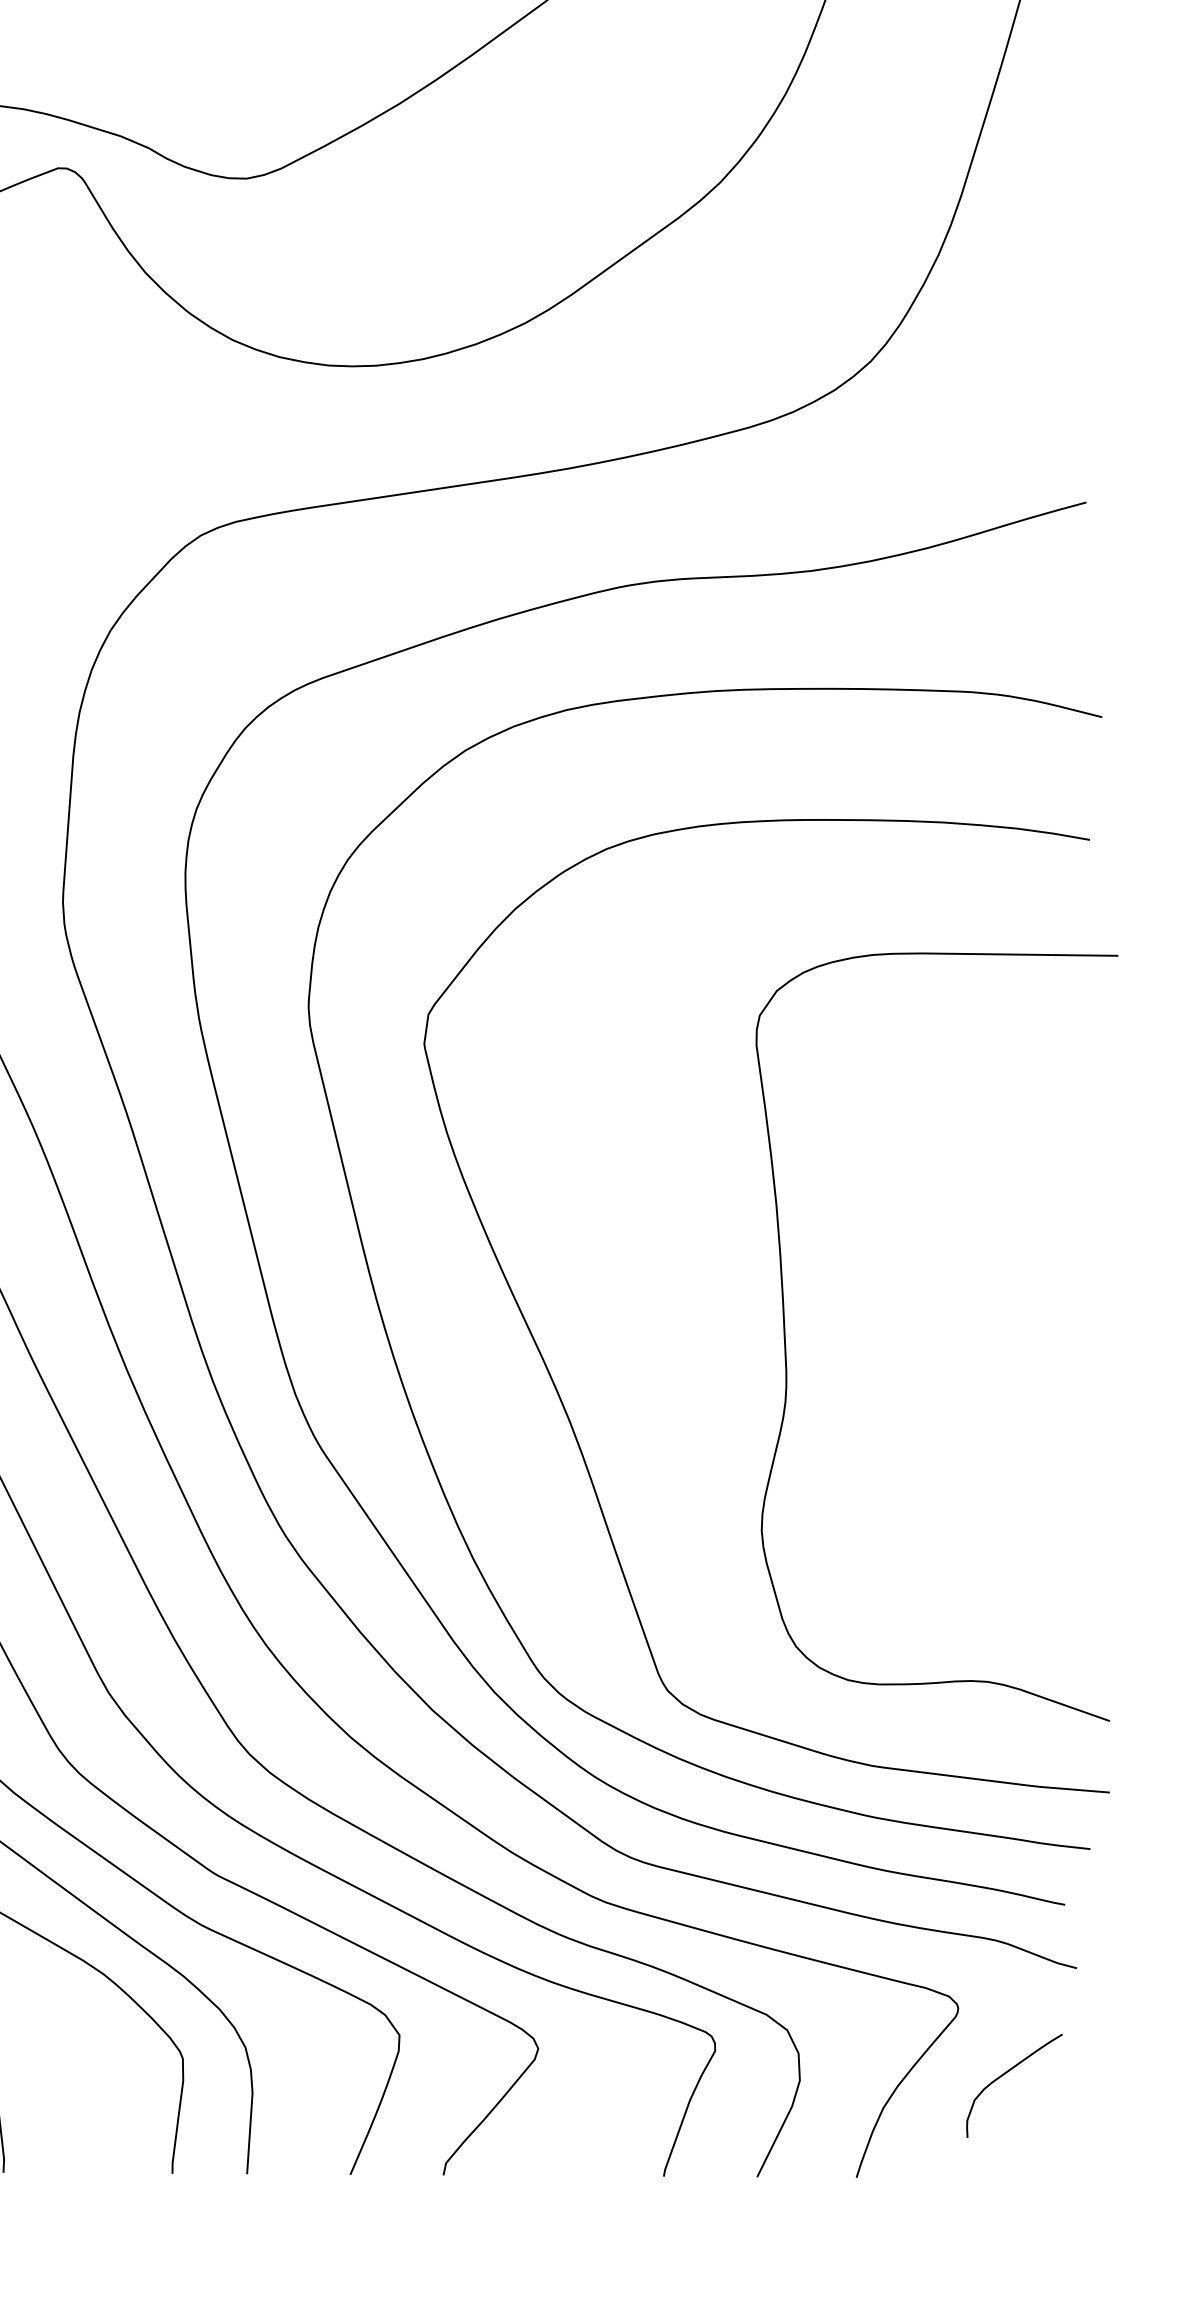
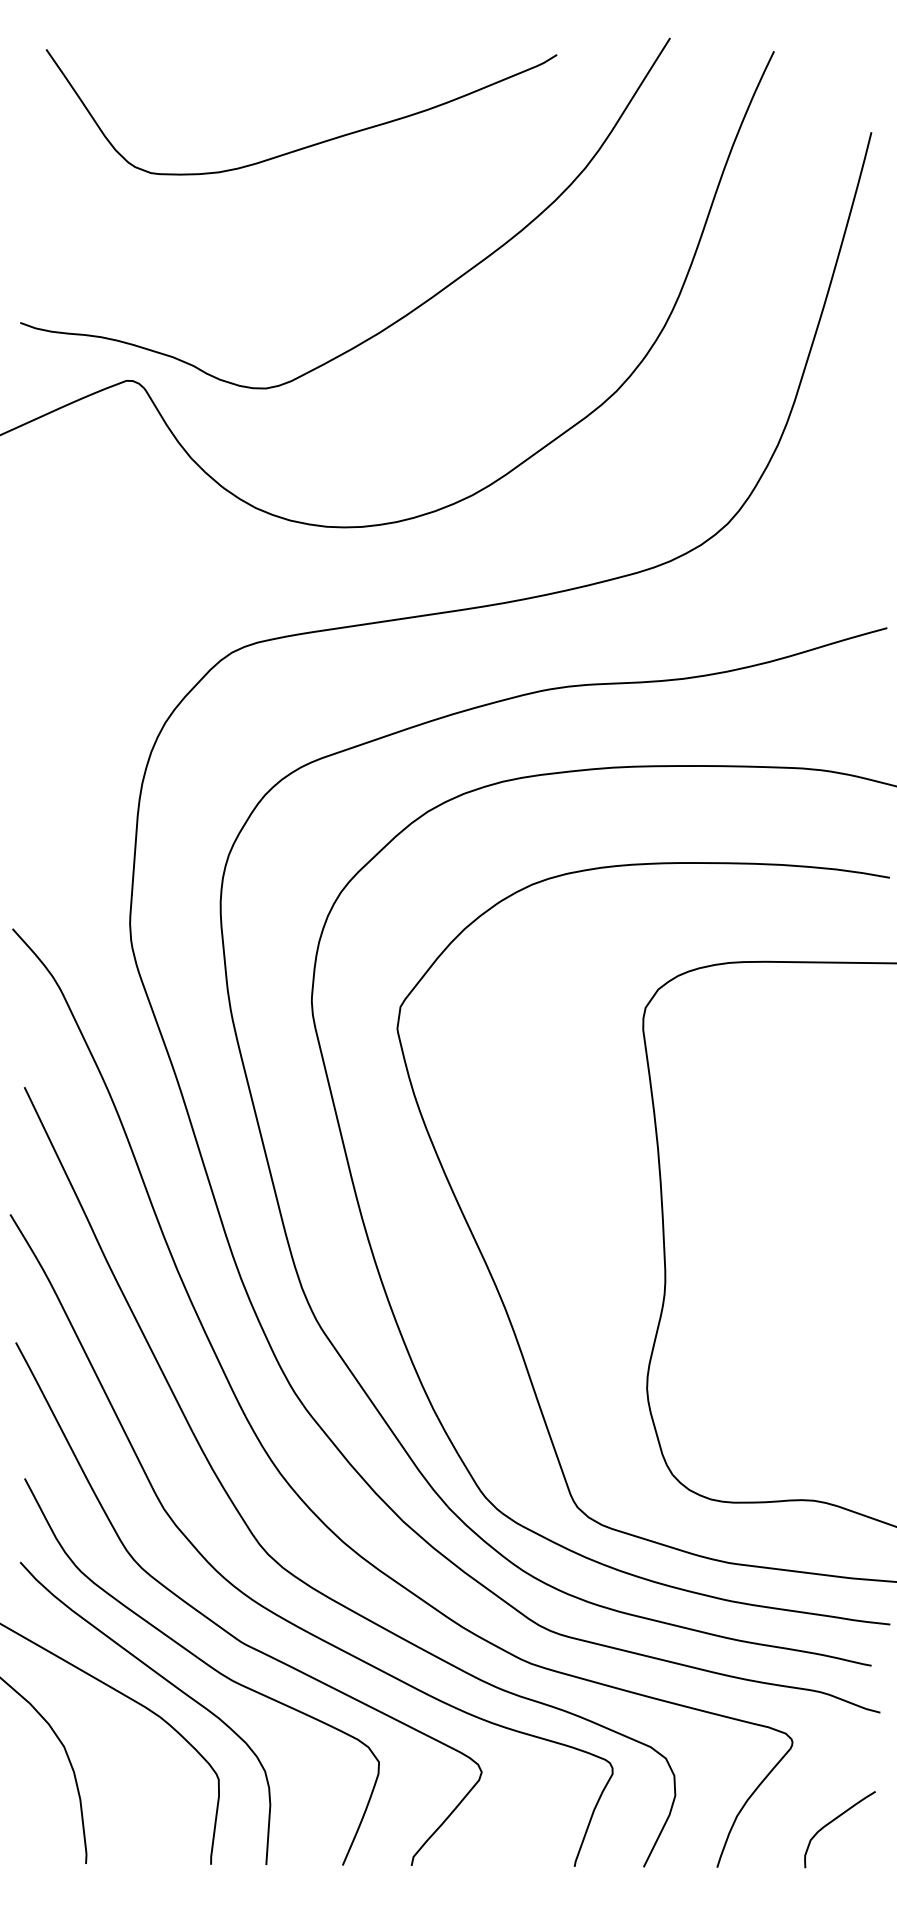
curve: (1004, 2076) -> (832, 1822), moved

